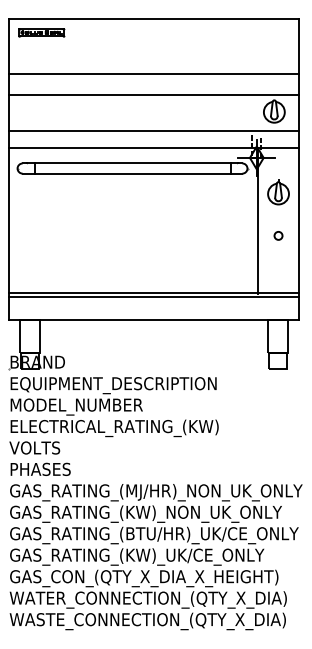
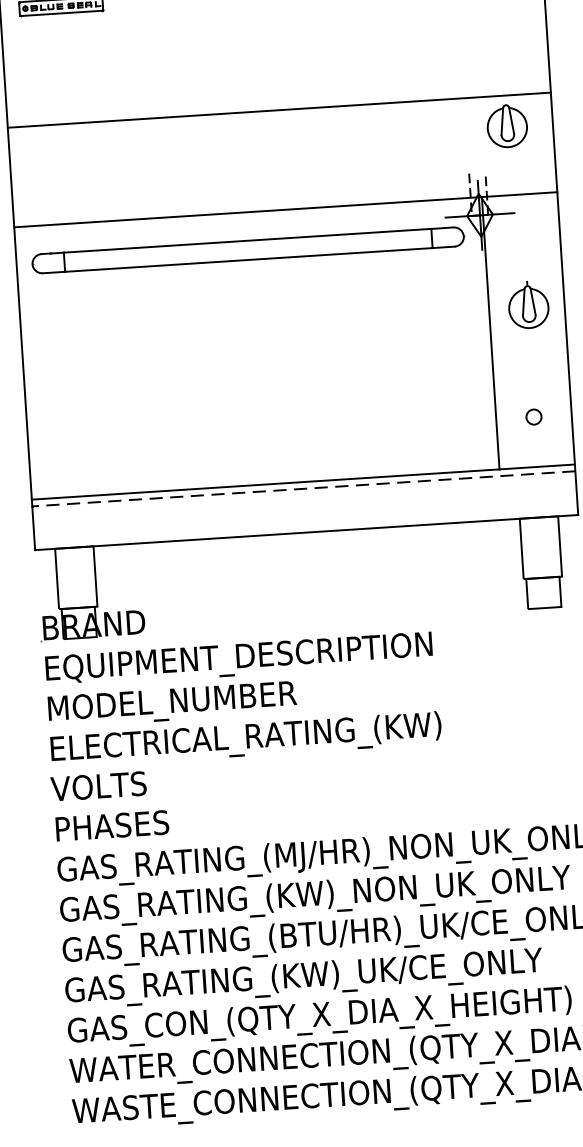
line: (153, 74) -> (276, 71), removed
line: (153, 130) -> (282, 176), removed
part: (278, 192) -> (528, 305), moved
circle: (278, 235) -> (533, 416), moved
line: (153, 297) -> (303, 489), solid -> dashed

